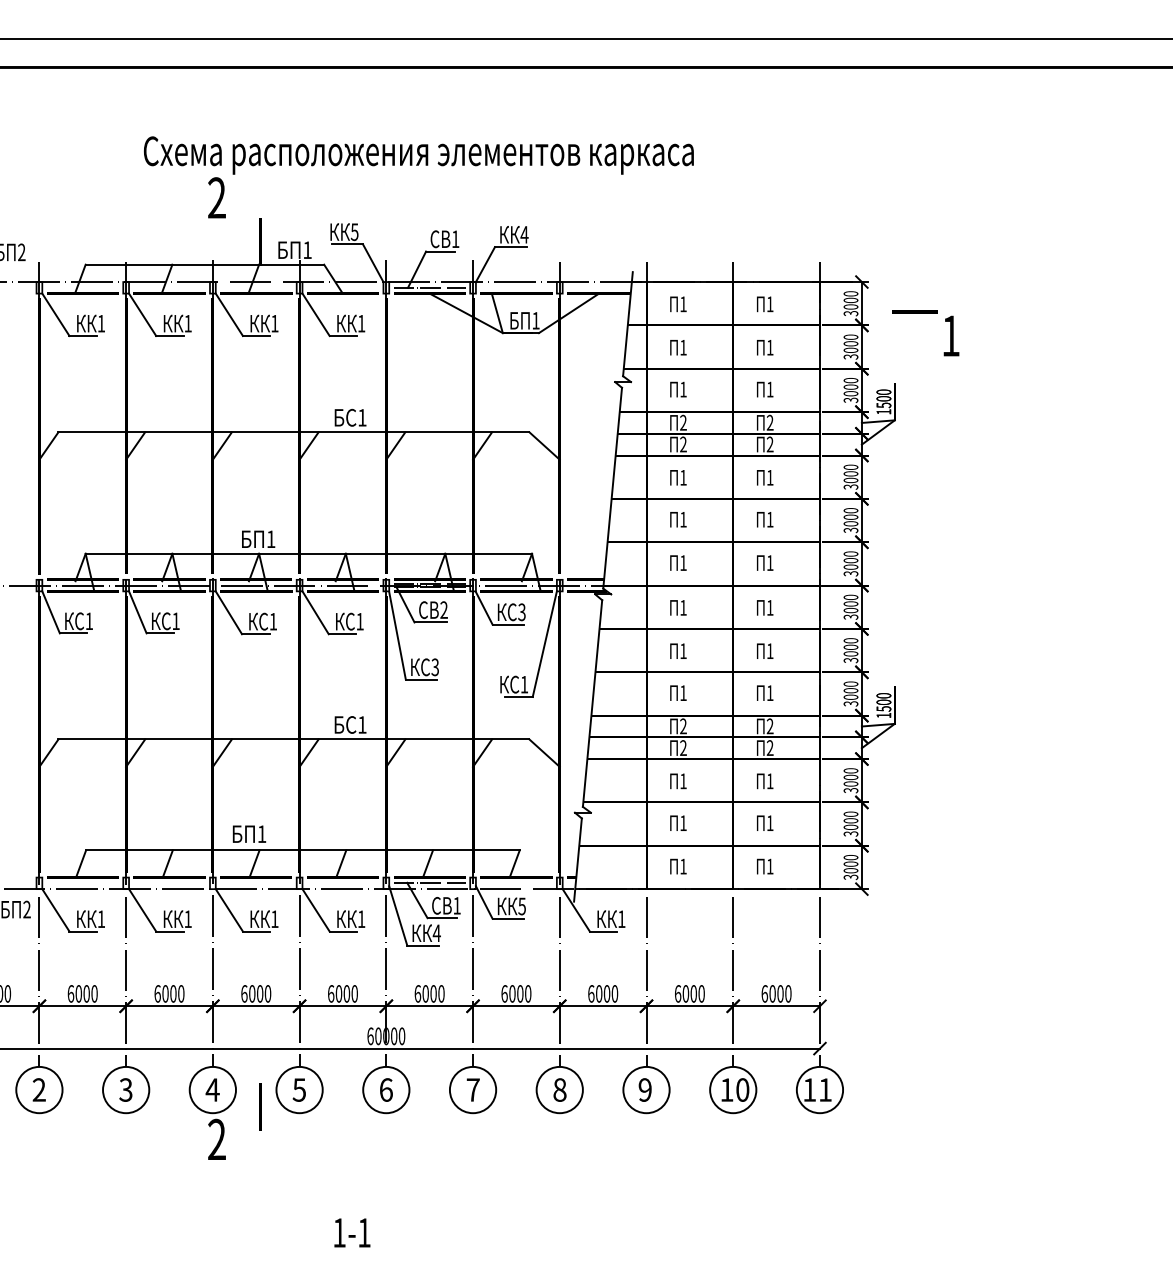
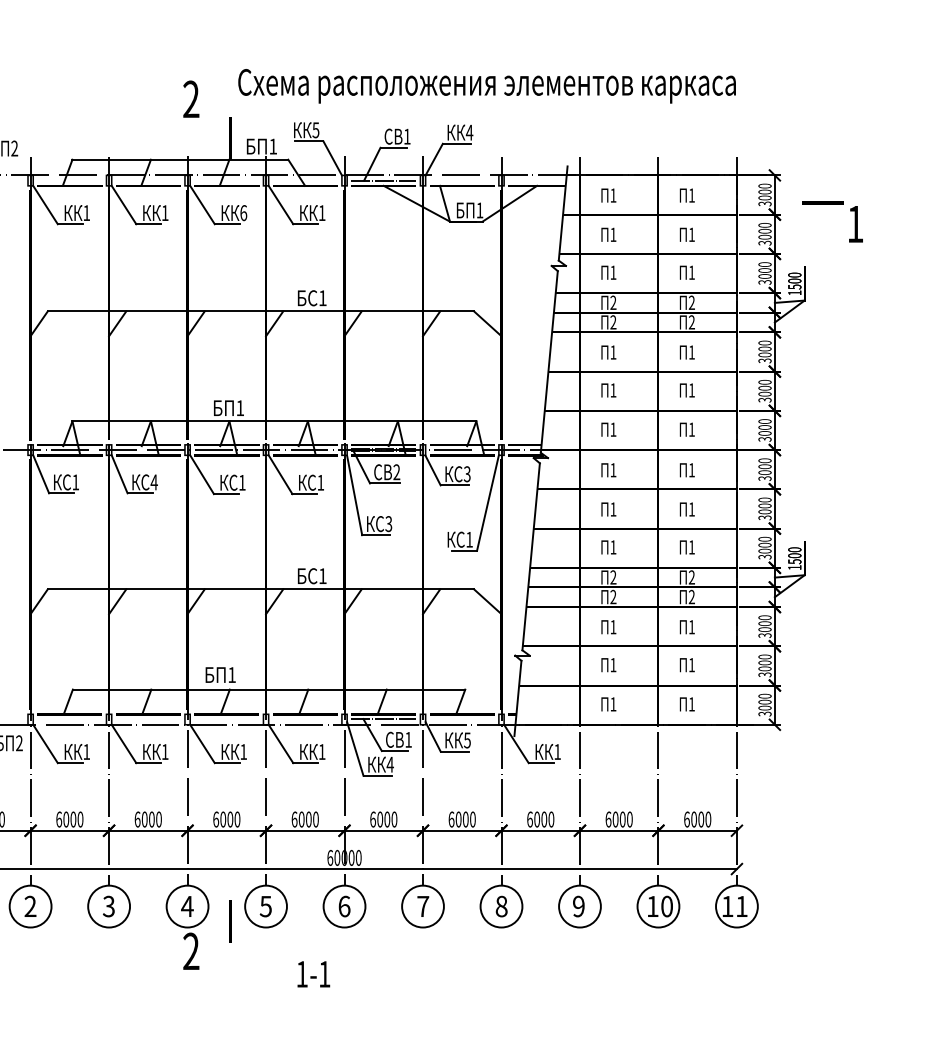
text: (418, 155) -> (486, 86), moved
text: (274, 323) -> (243, 212), 1 -> 6
text: (175, 620) -> (153, 481), 1 -> 4
text: (352, 1232) -> (313, 973), moved

